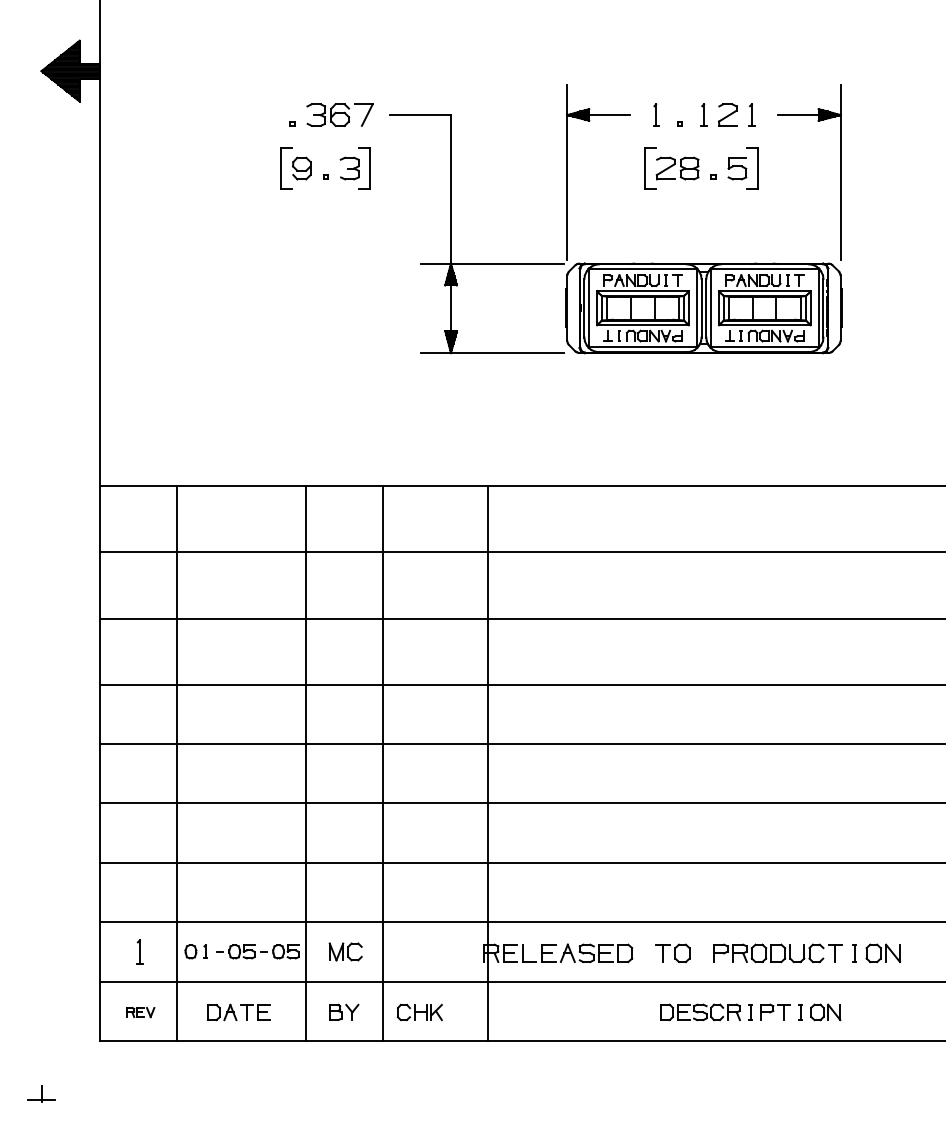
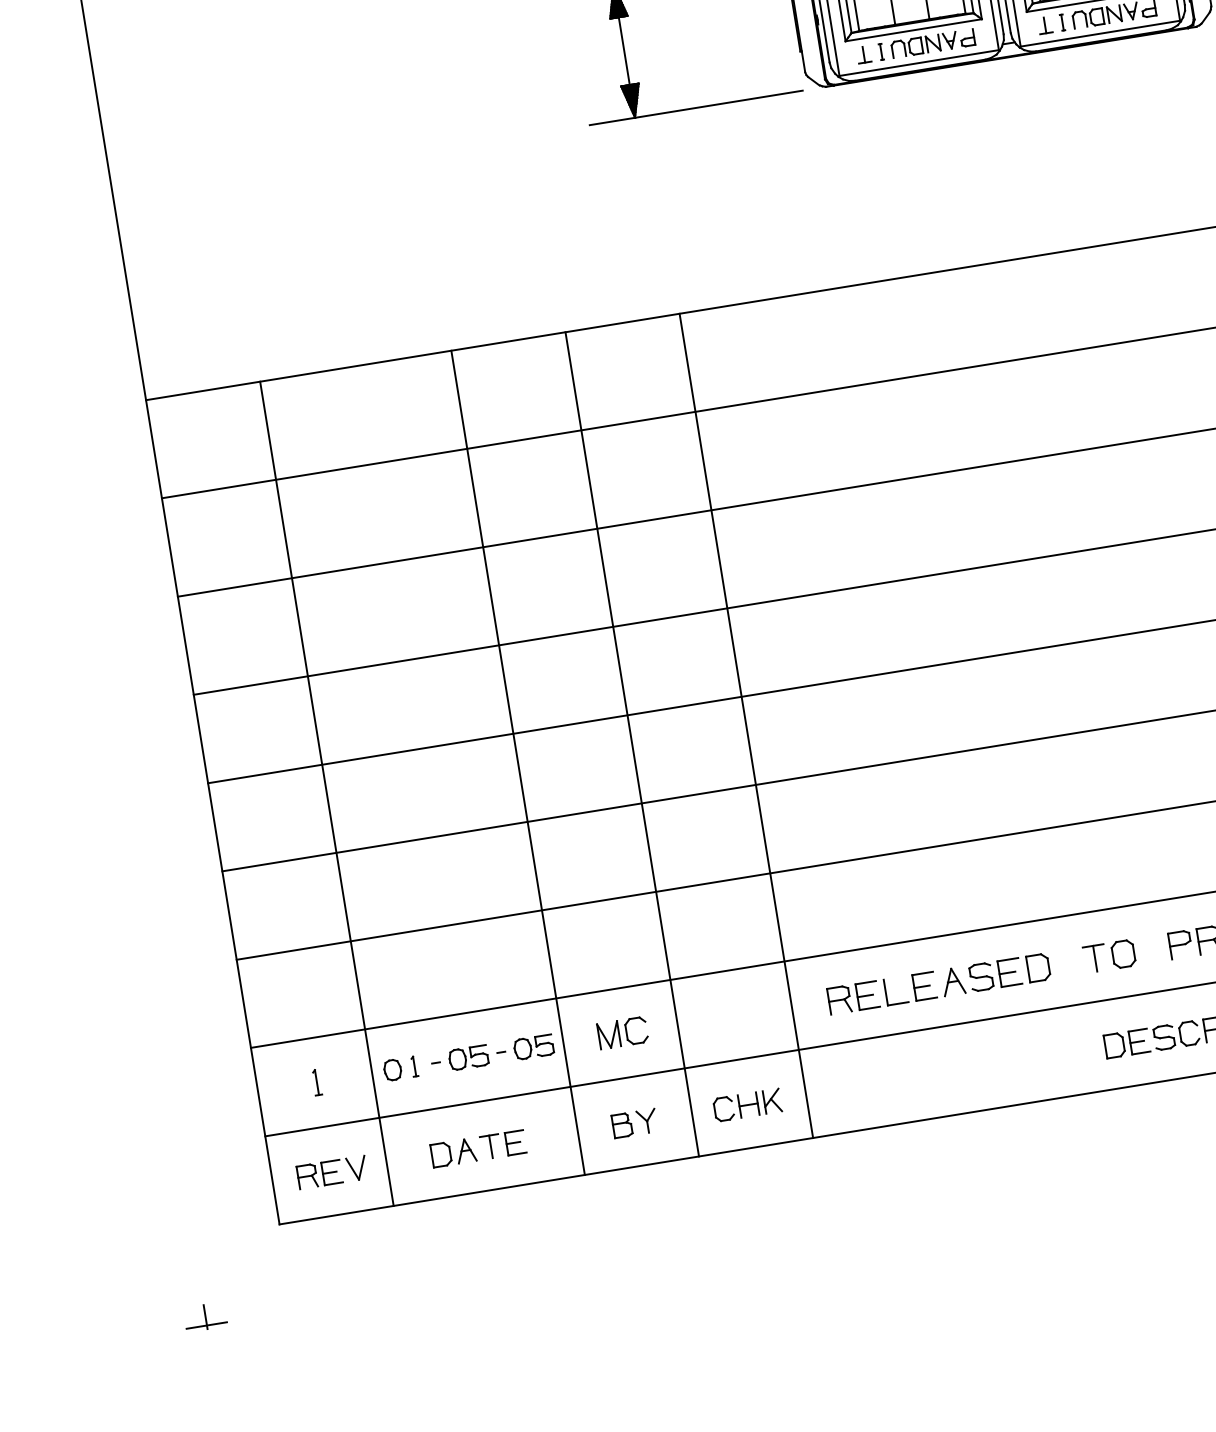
line: (488, 763) -> (746, 725), moved
part: (139, 951) -> (316, 1082), size x0.71
part: (140, 1012) -> (332, 1172), size x1.67

